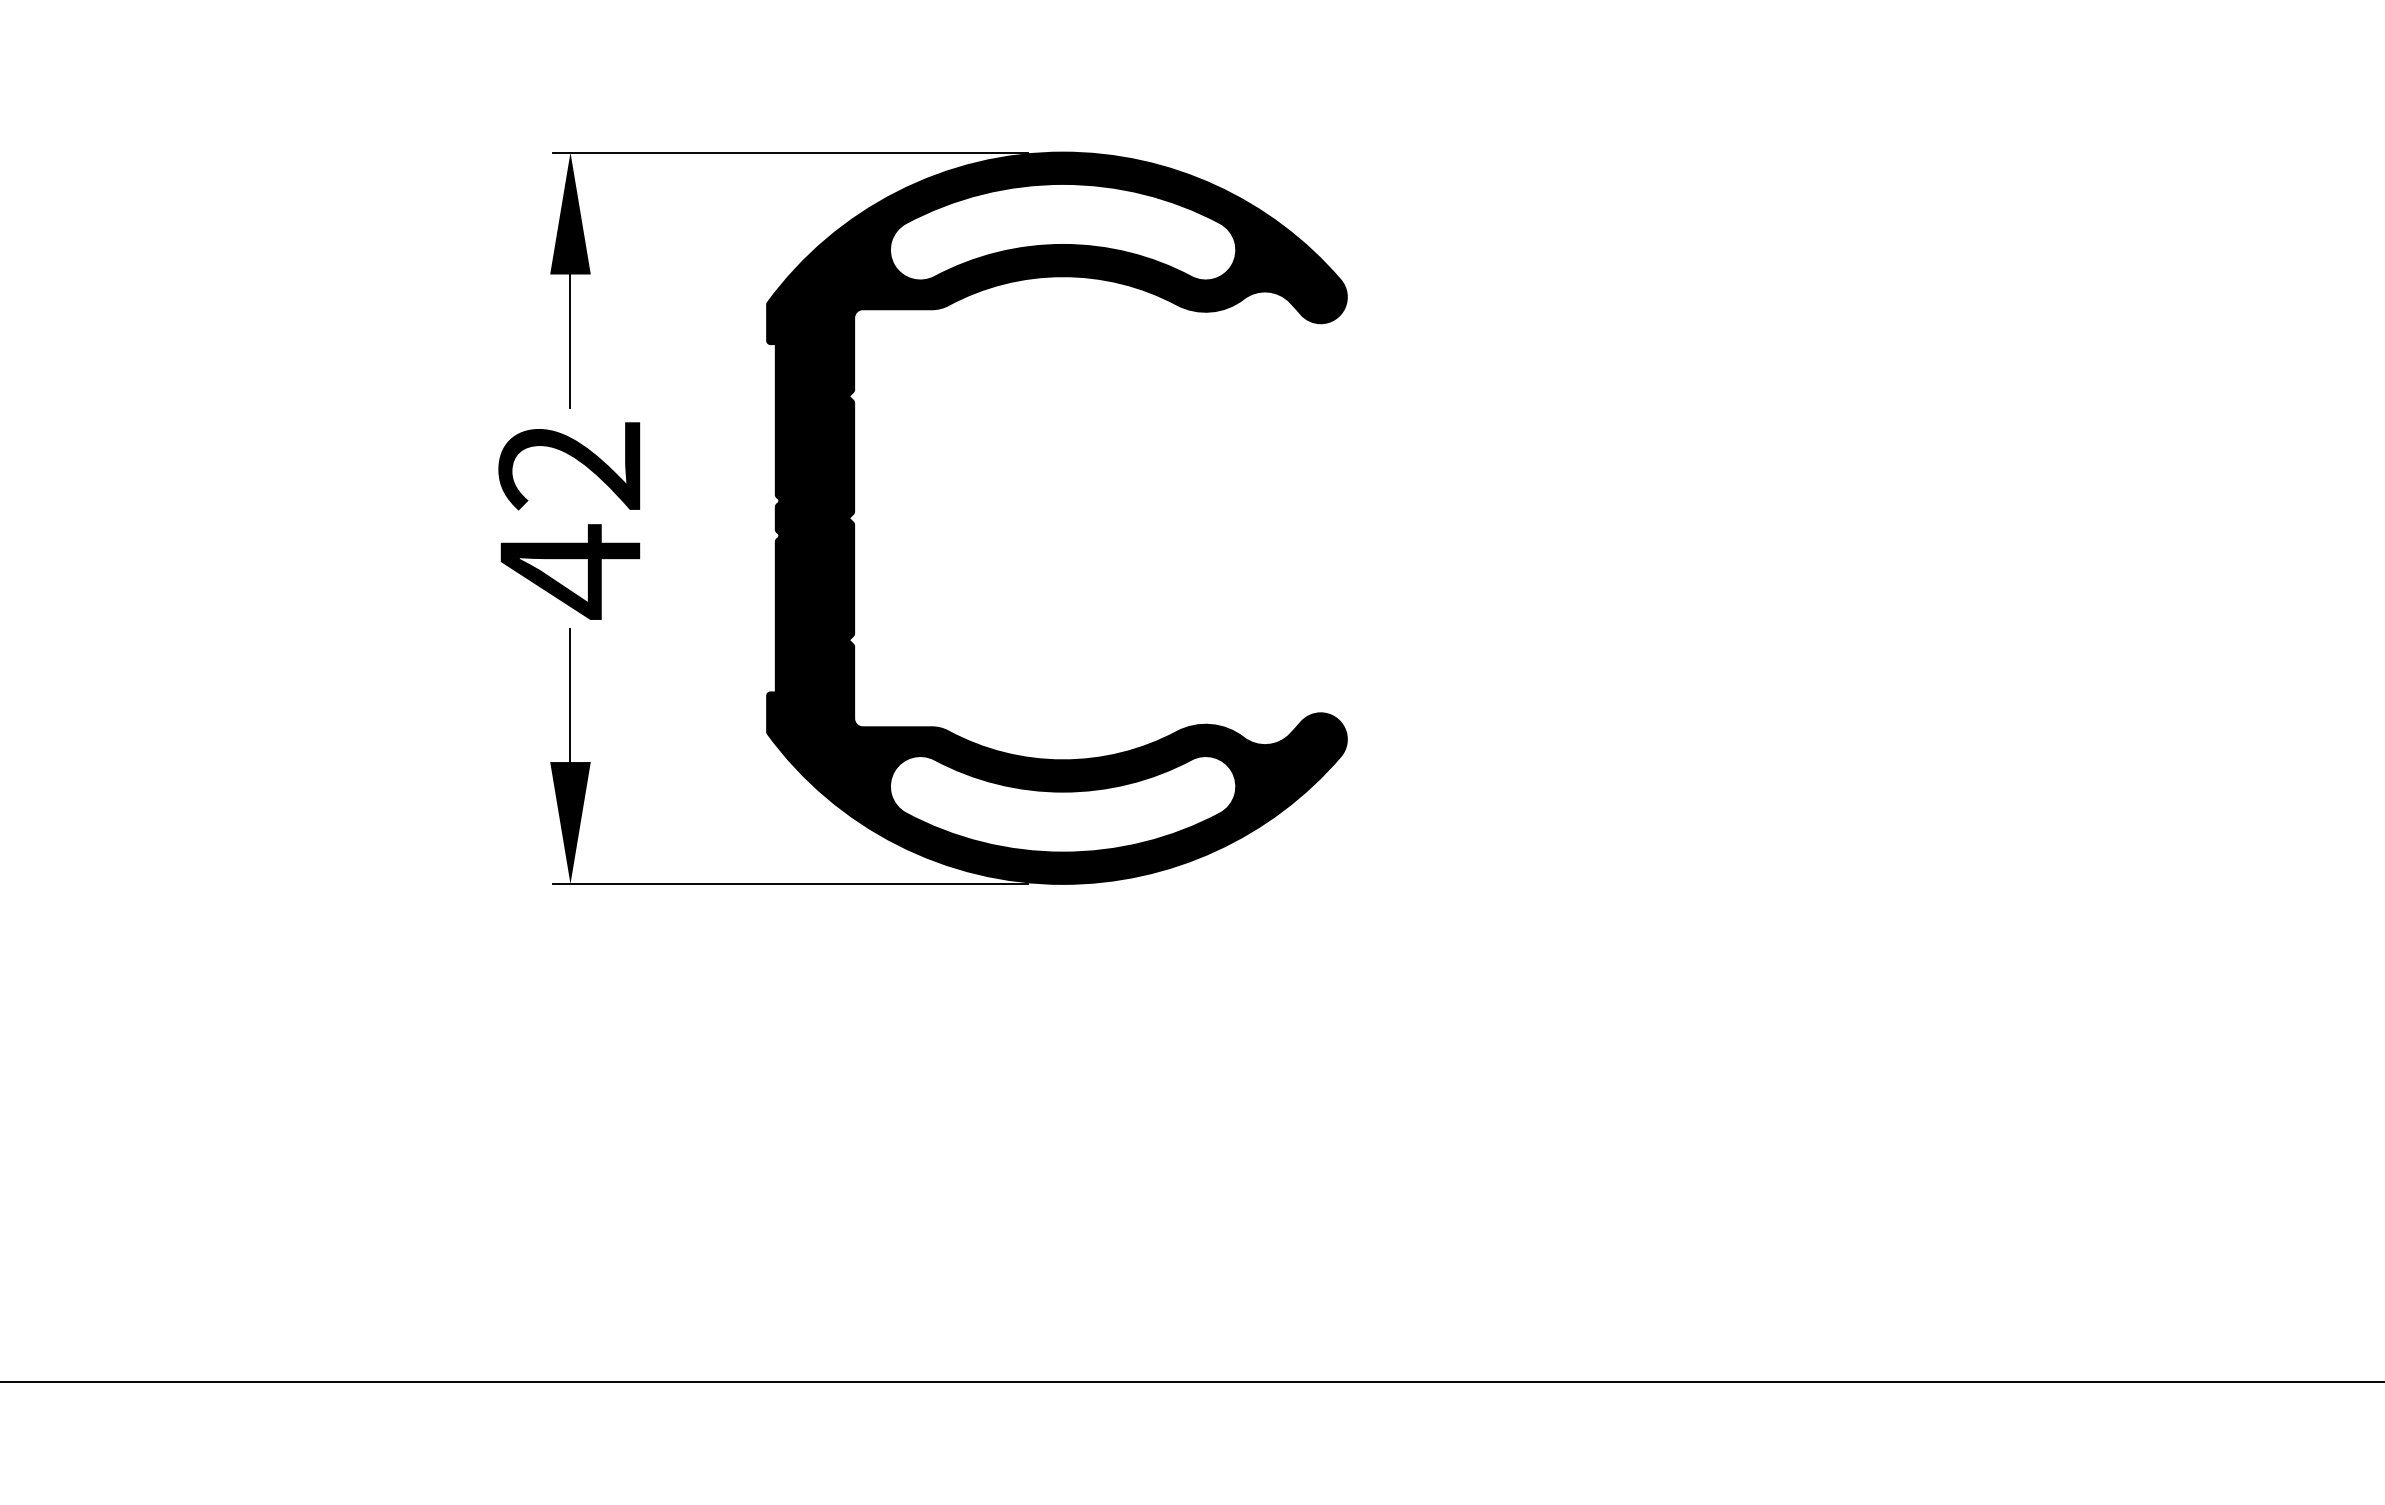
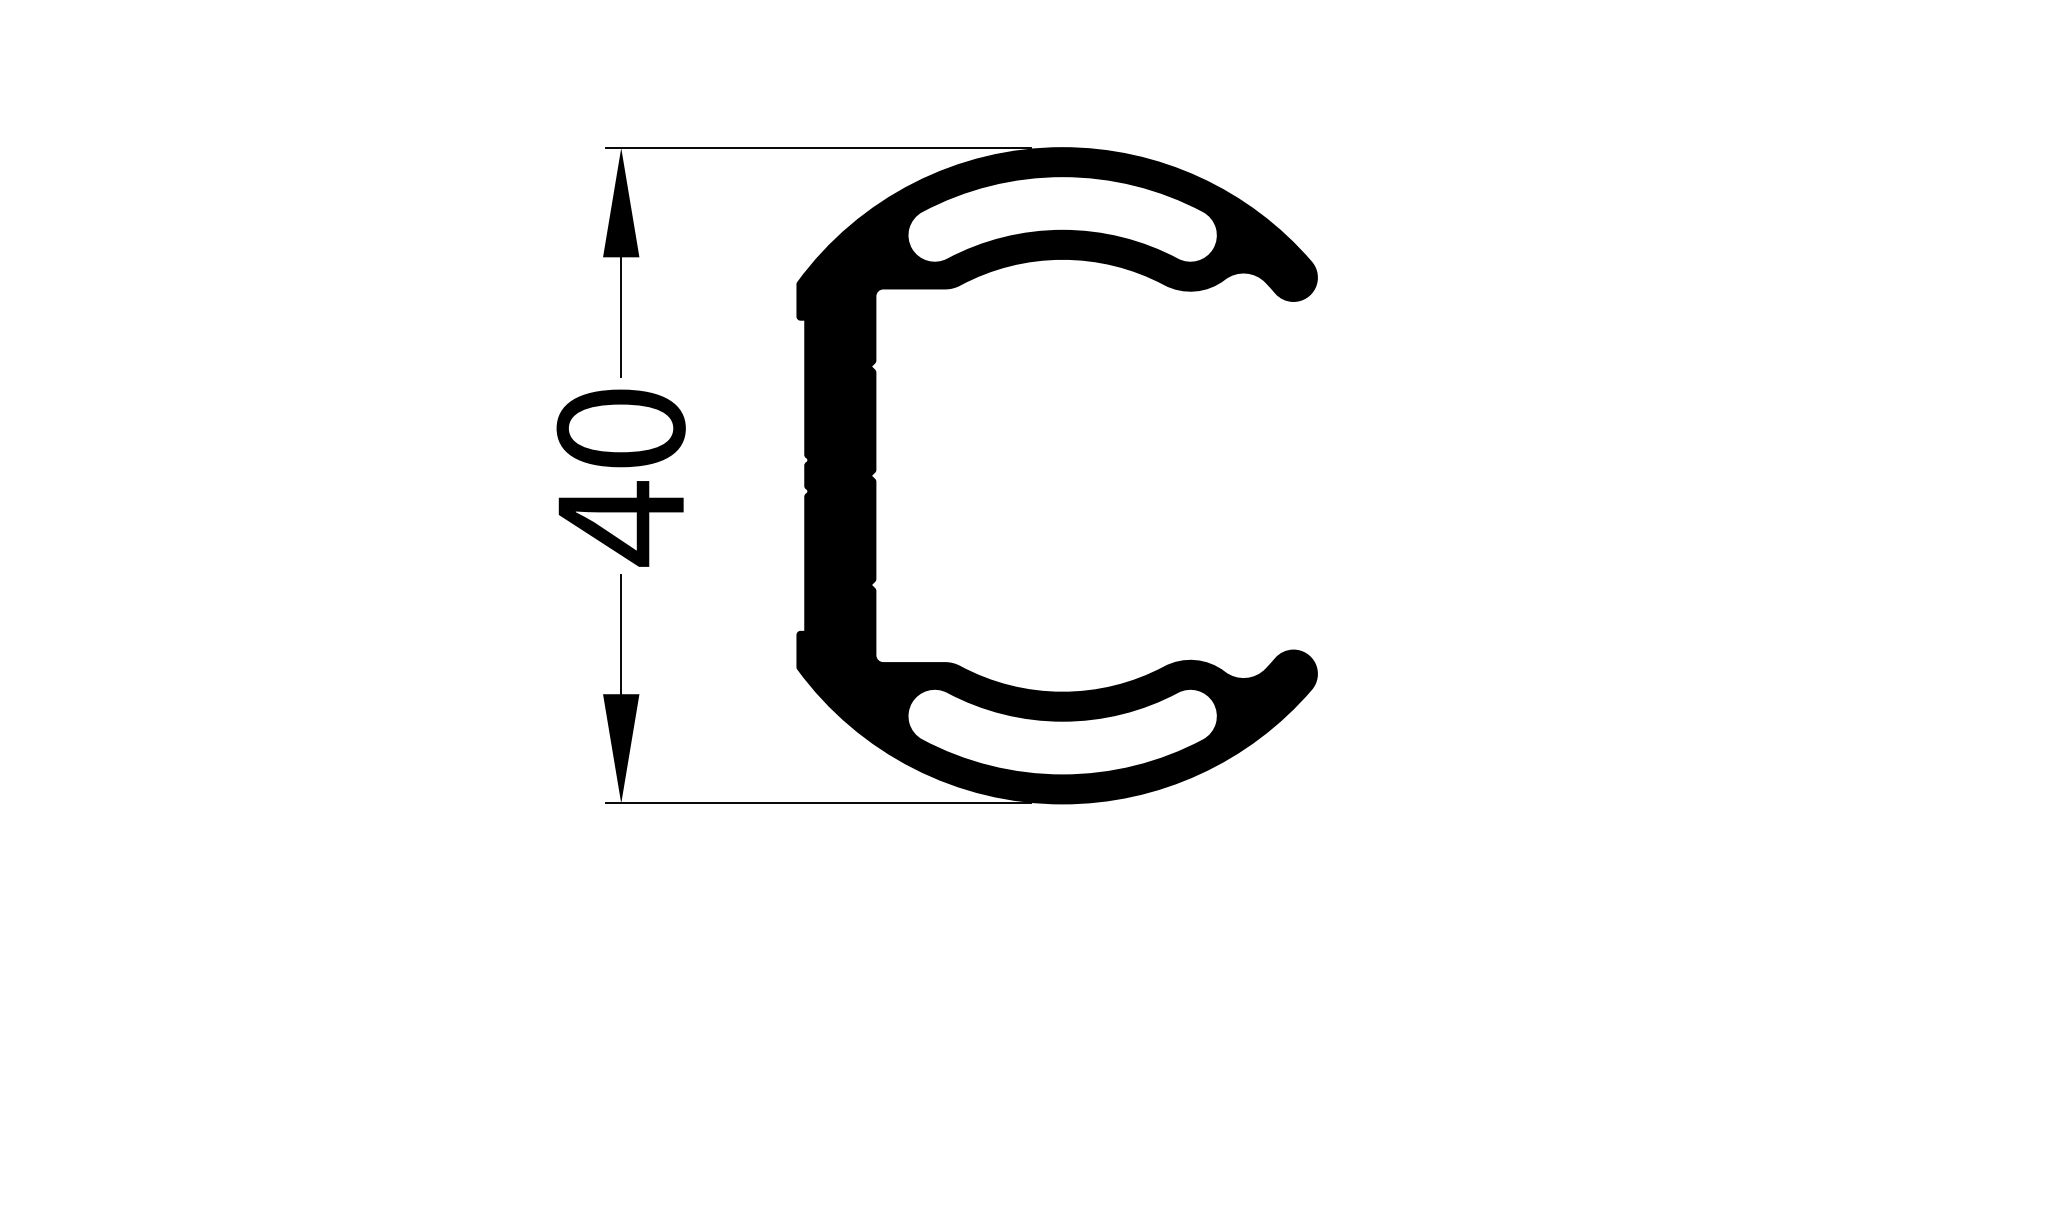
text: (570, 466) -> (621, 429), 42 -> 40

